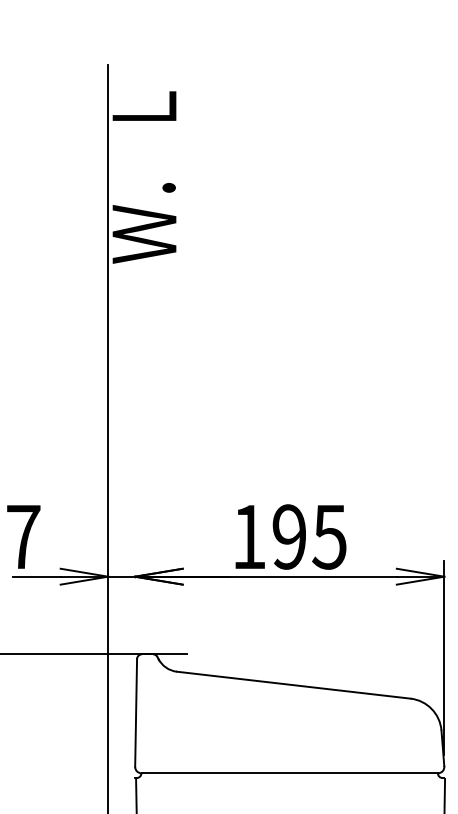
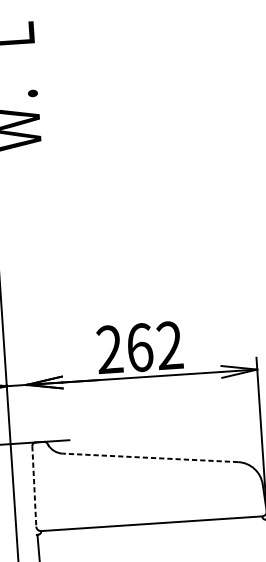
text: (289, 536) -> (139, 347), 195 -> 262
line: (293, 685) -> (150, 458), solid -> dashed
line: (136, 712) -> (34, 486), solid -> dashed

